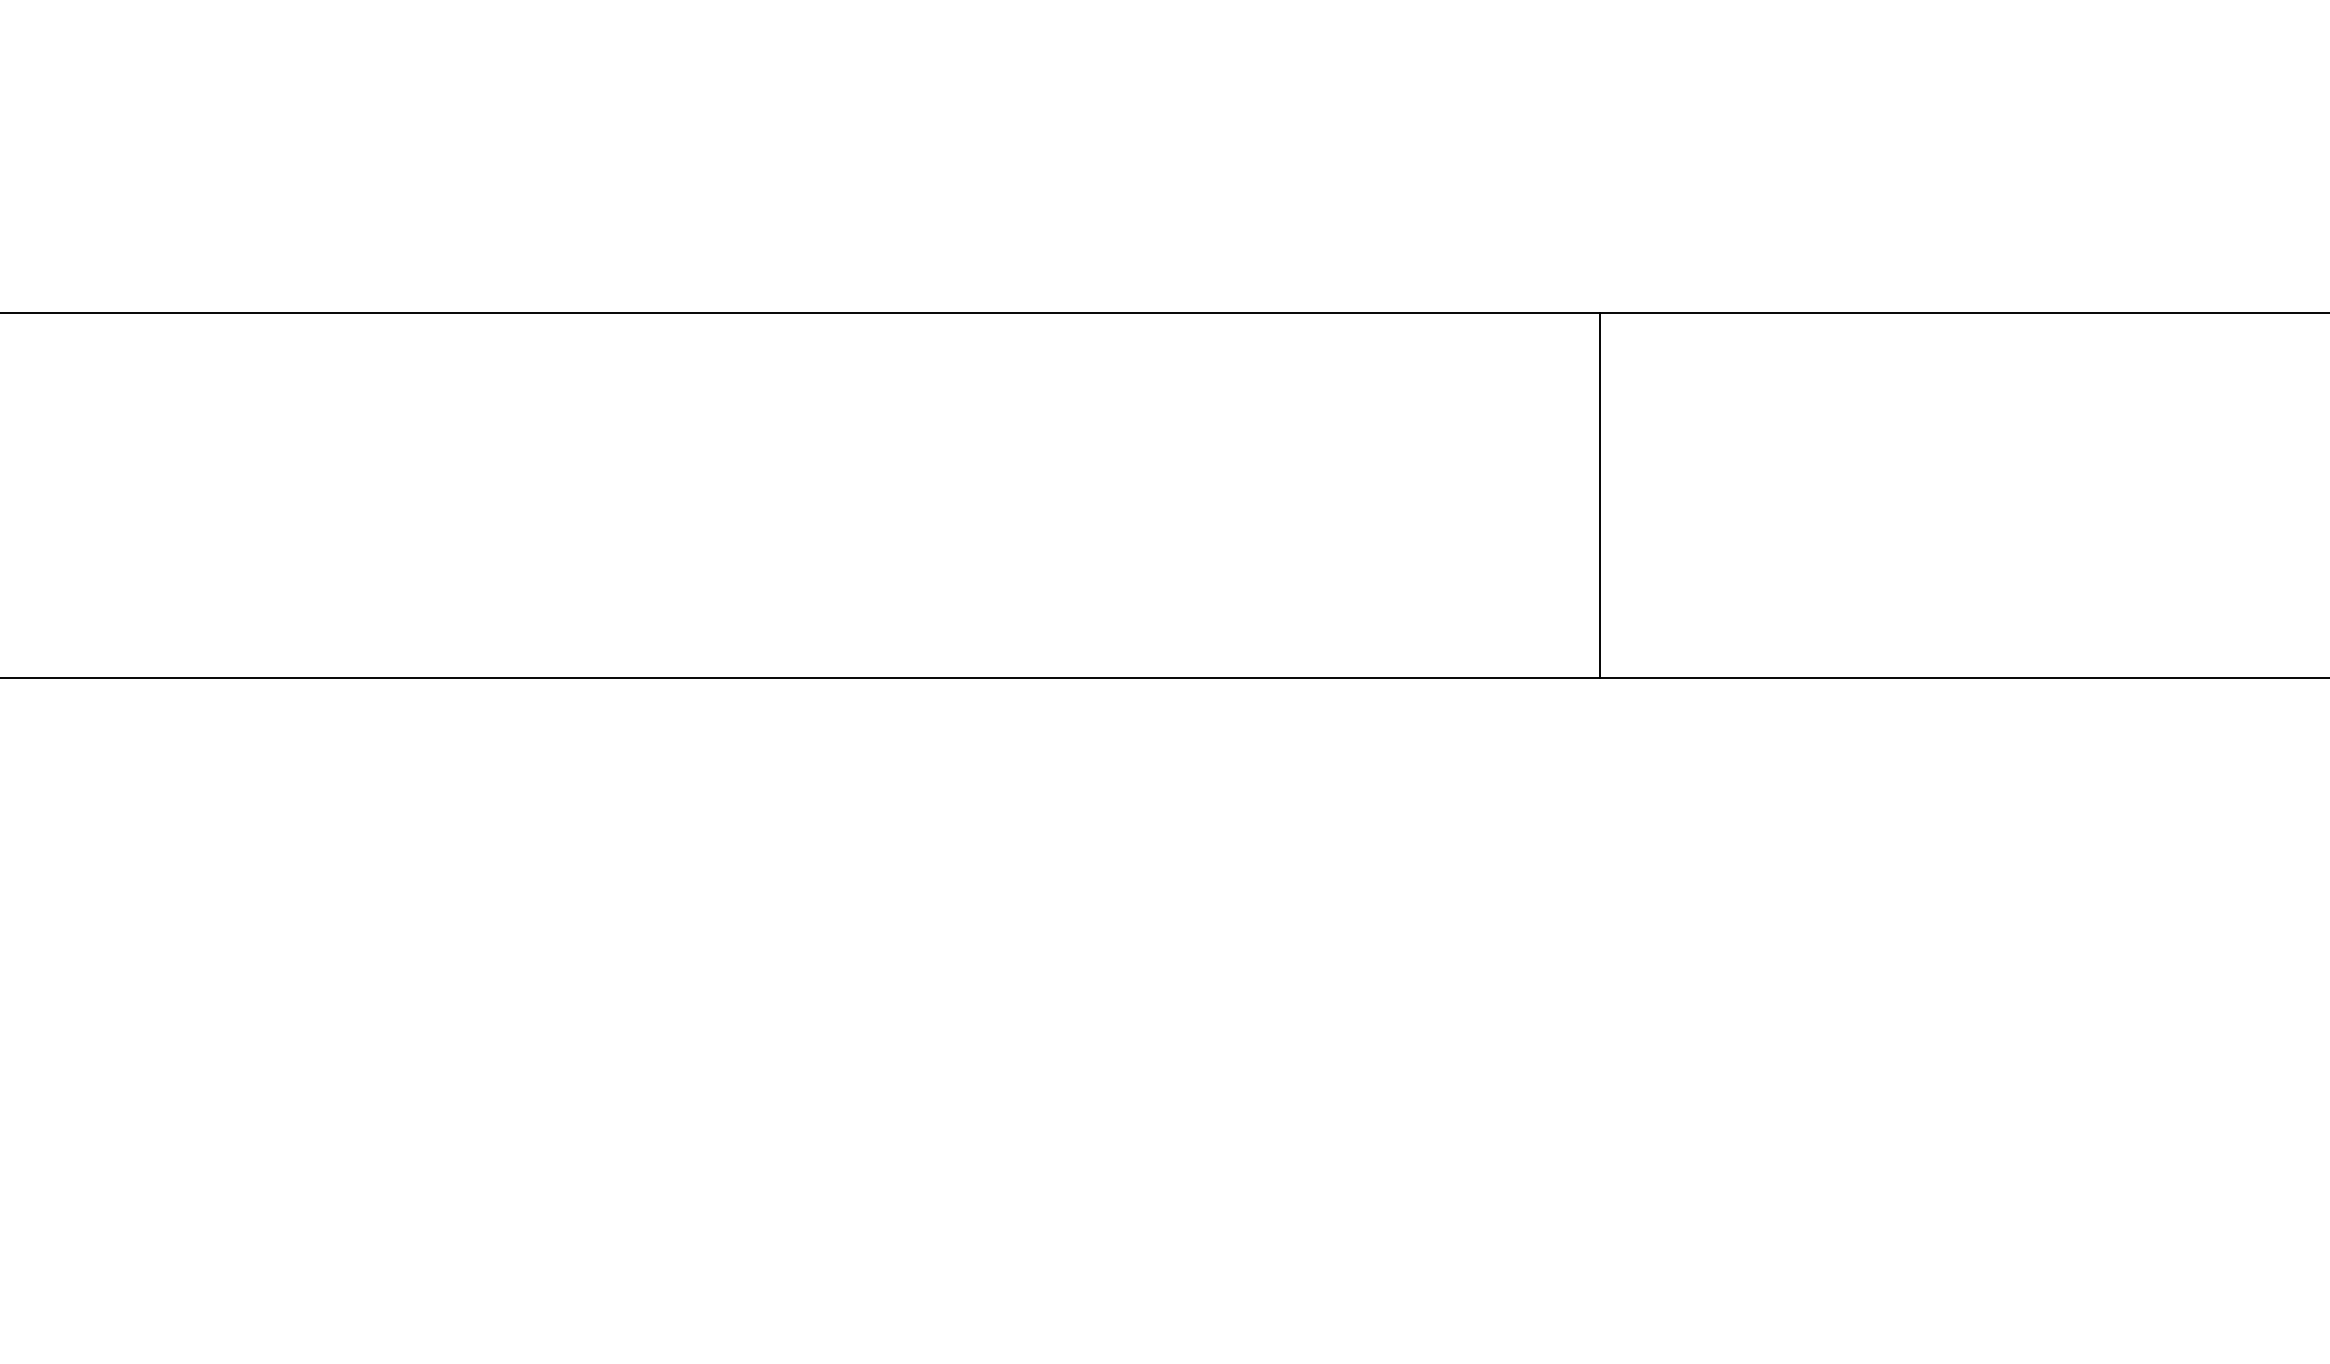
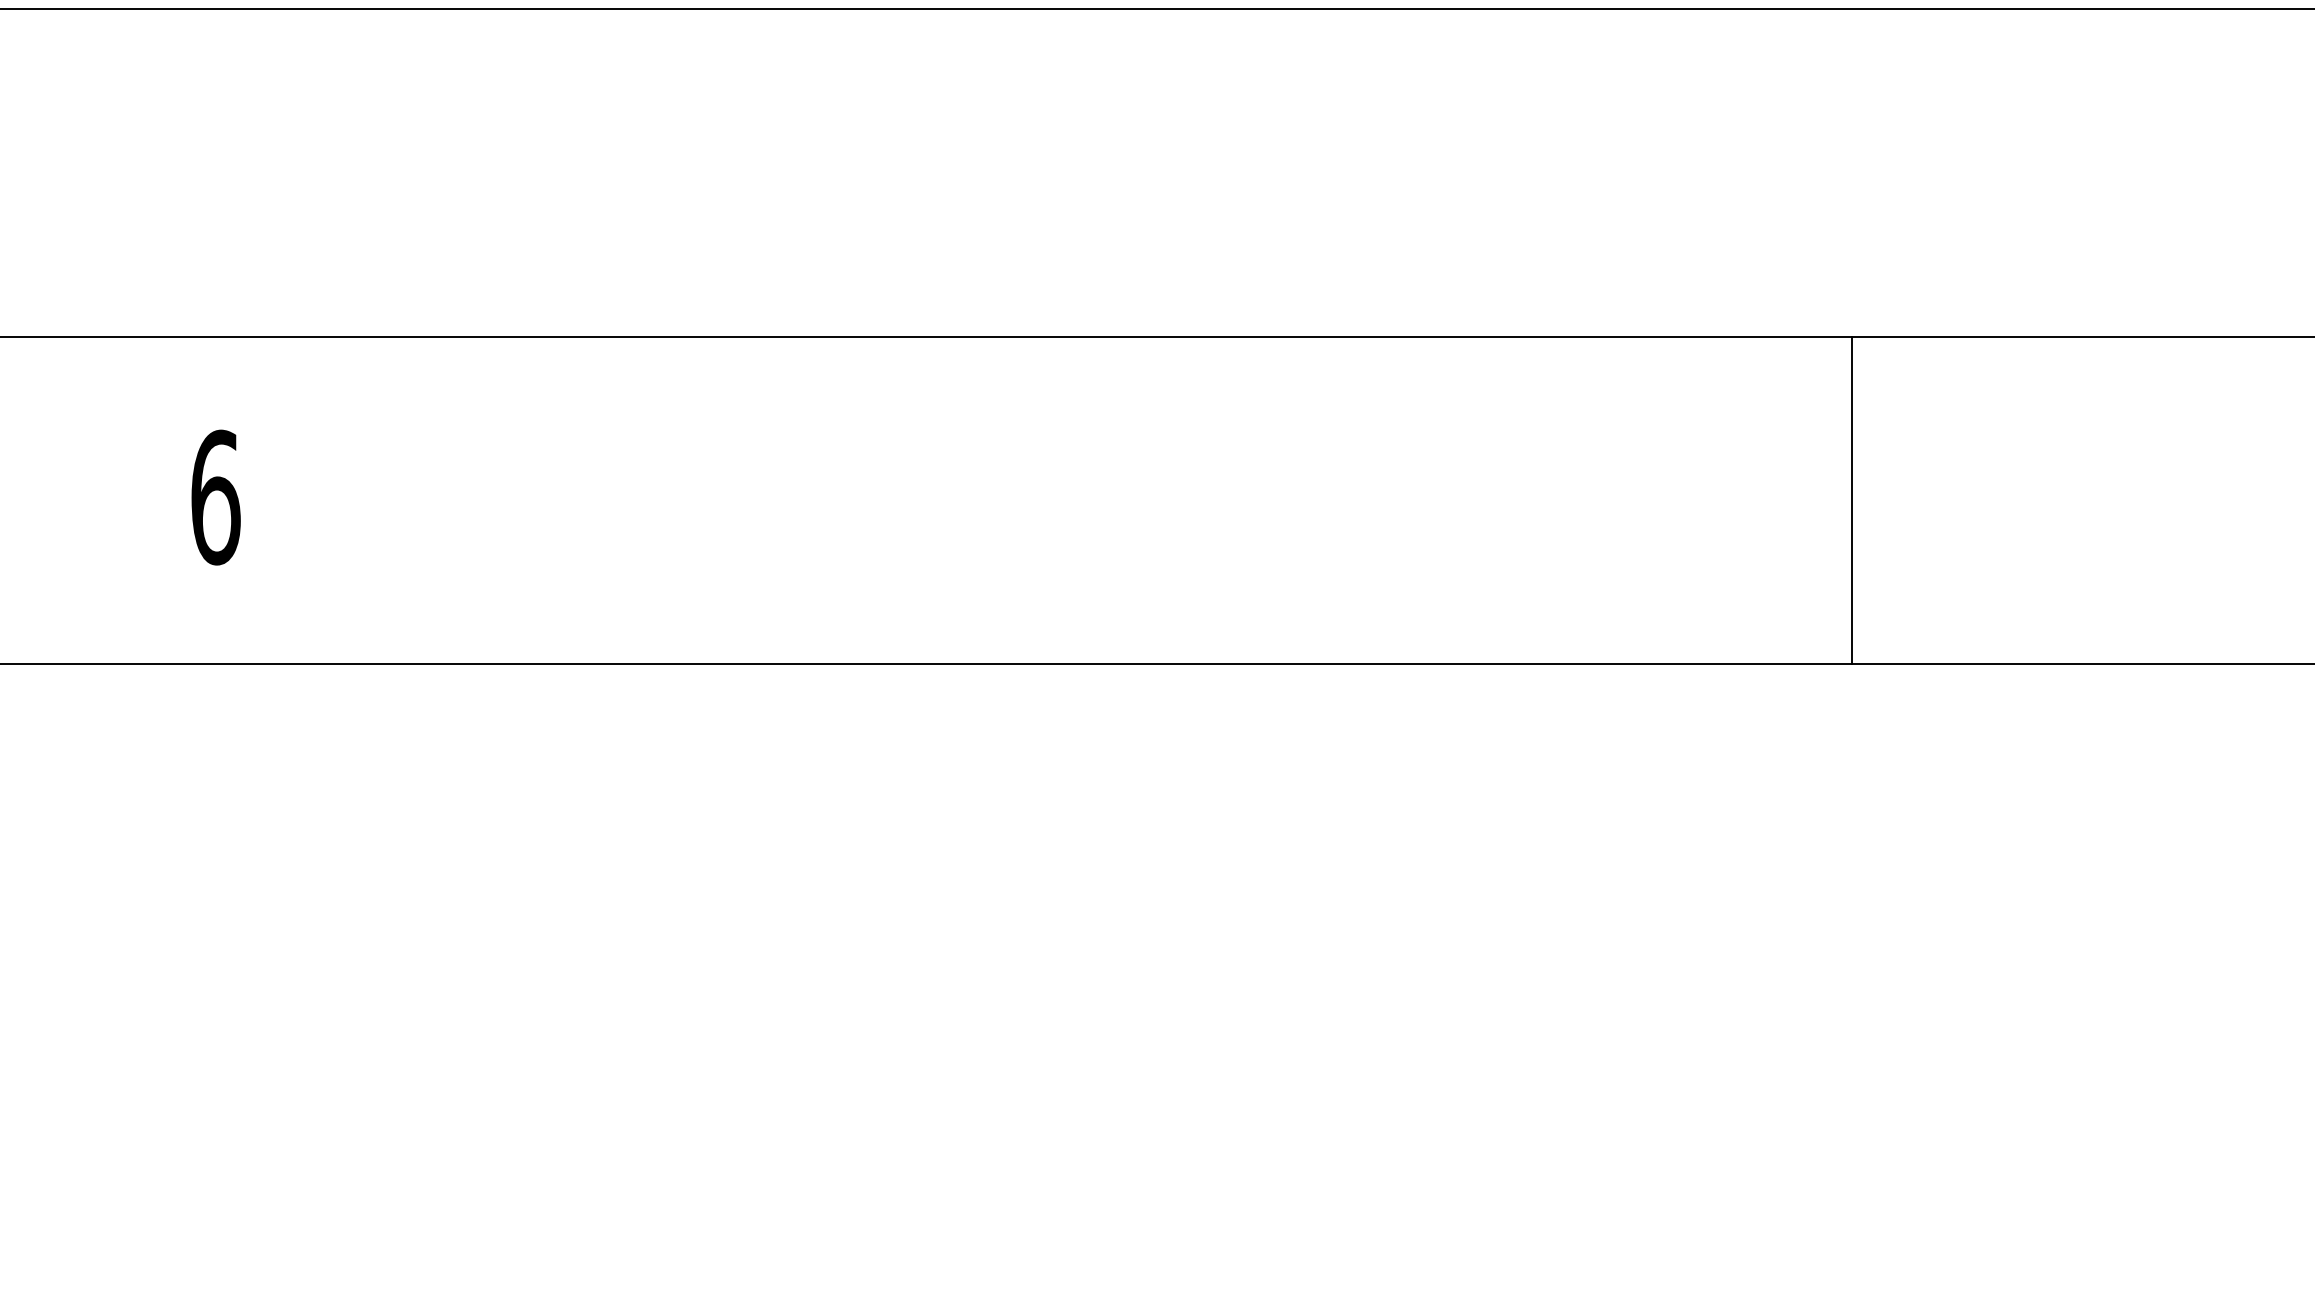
line: (1600, 495) -> (1851, 500), moved

